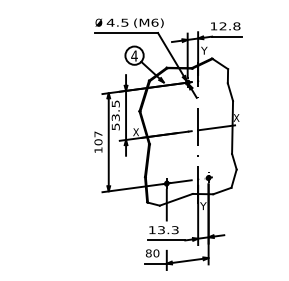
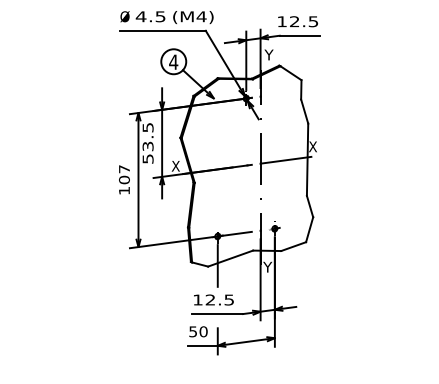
text: (154, 22) -> (201, 16), (M6) -> (M4)
text: (236, 26) -> (313, 21), 12.8 -> 12.5
text: (168, 229) -> (219, 299), 13.3 -> 12.5
text: (149, 253) -> (193, 331), 80 -> 50

